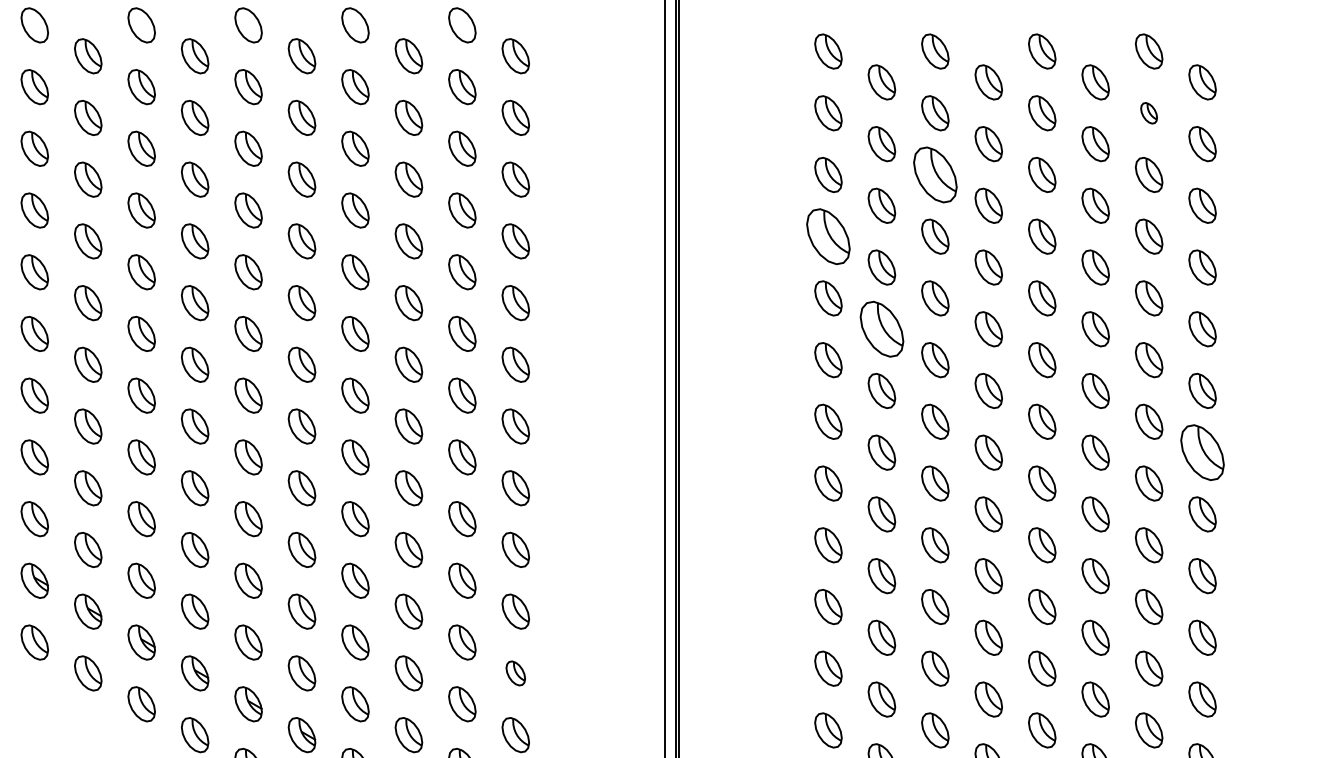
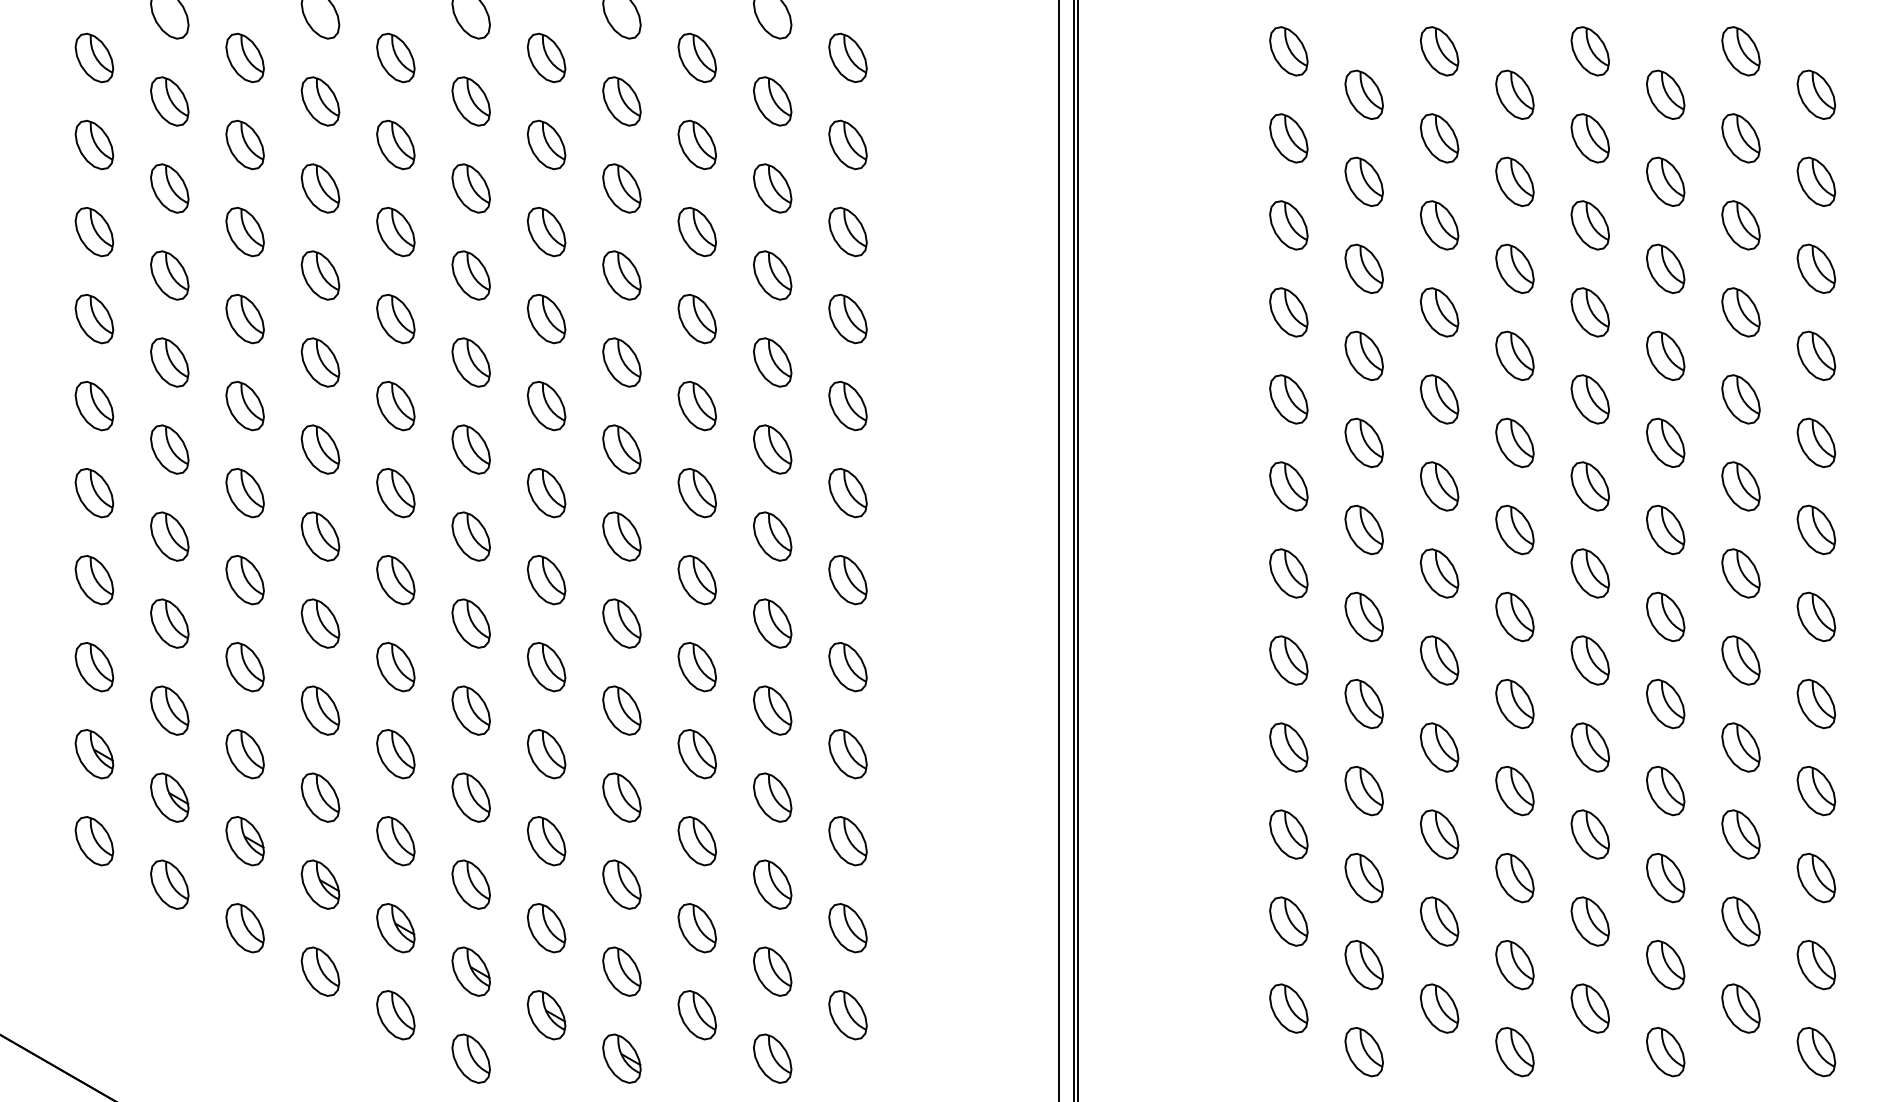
part: (1148, 113) -> (1740, 138), size x1.67
part: (935, 175) -> (1439, 225), size x0.62
part: (828, 236) -> (1288, 312), size x0.62
part: (881, 328) -> (1363, 442), size x0.62
part: (1202, 452) -> (1816, 616), size x0.62
part: (515, 673) -> (847, 928), size x1.43

